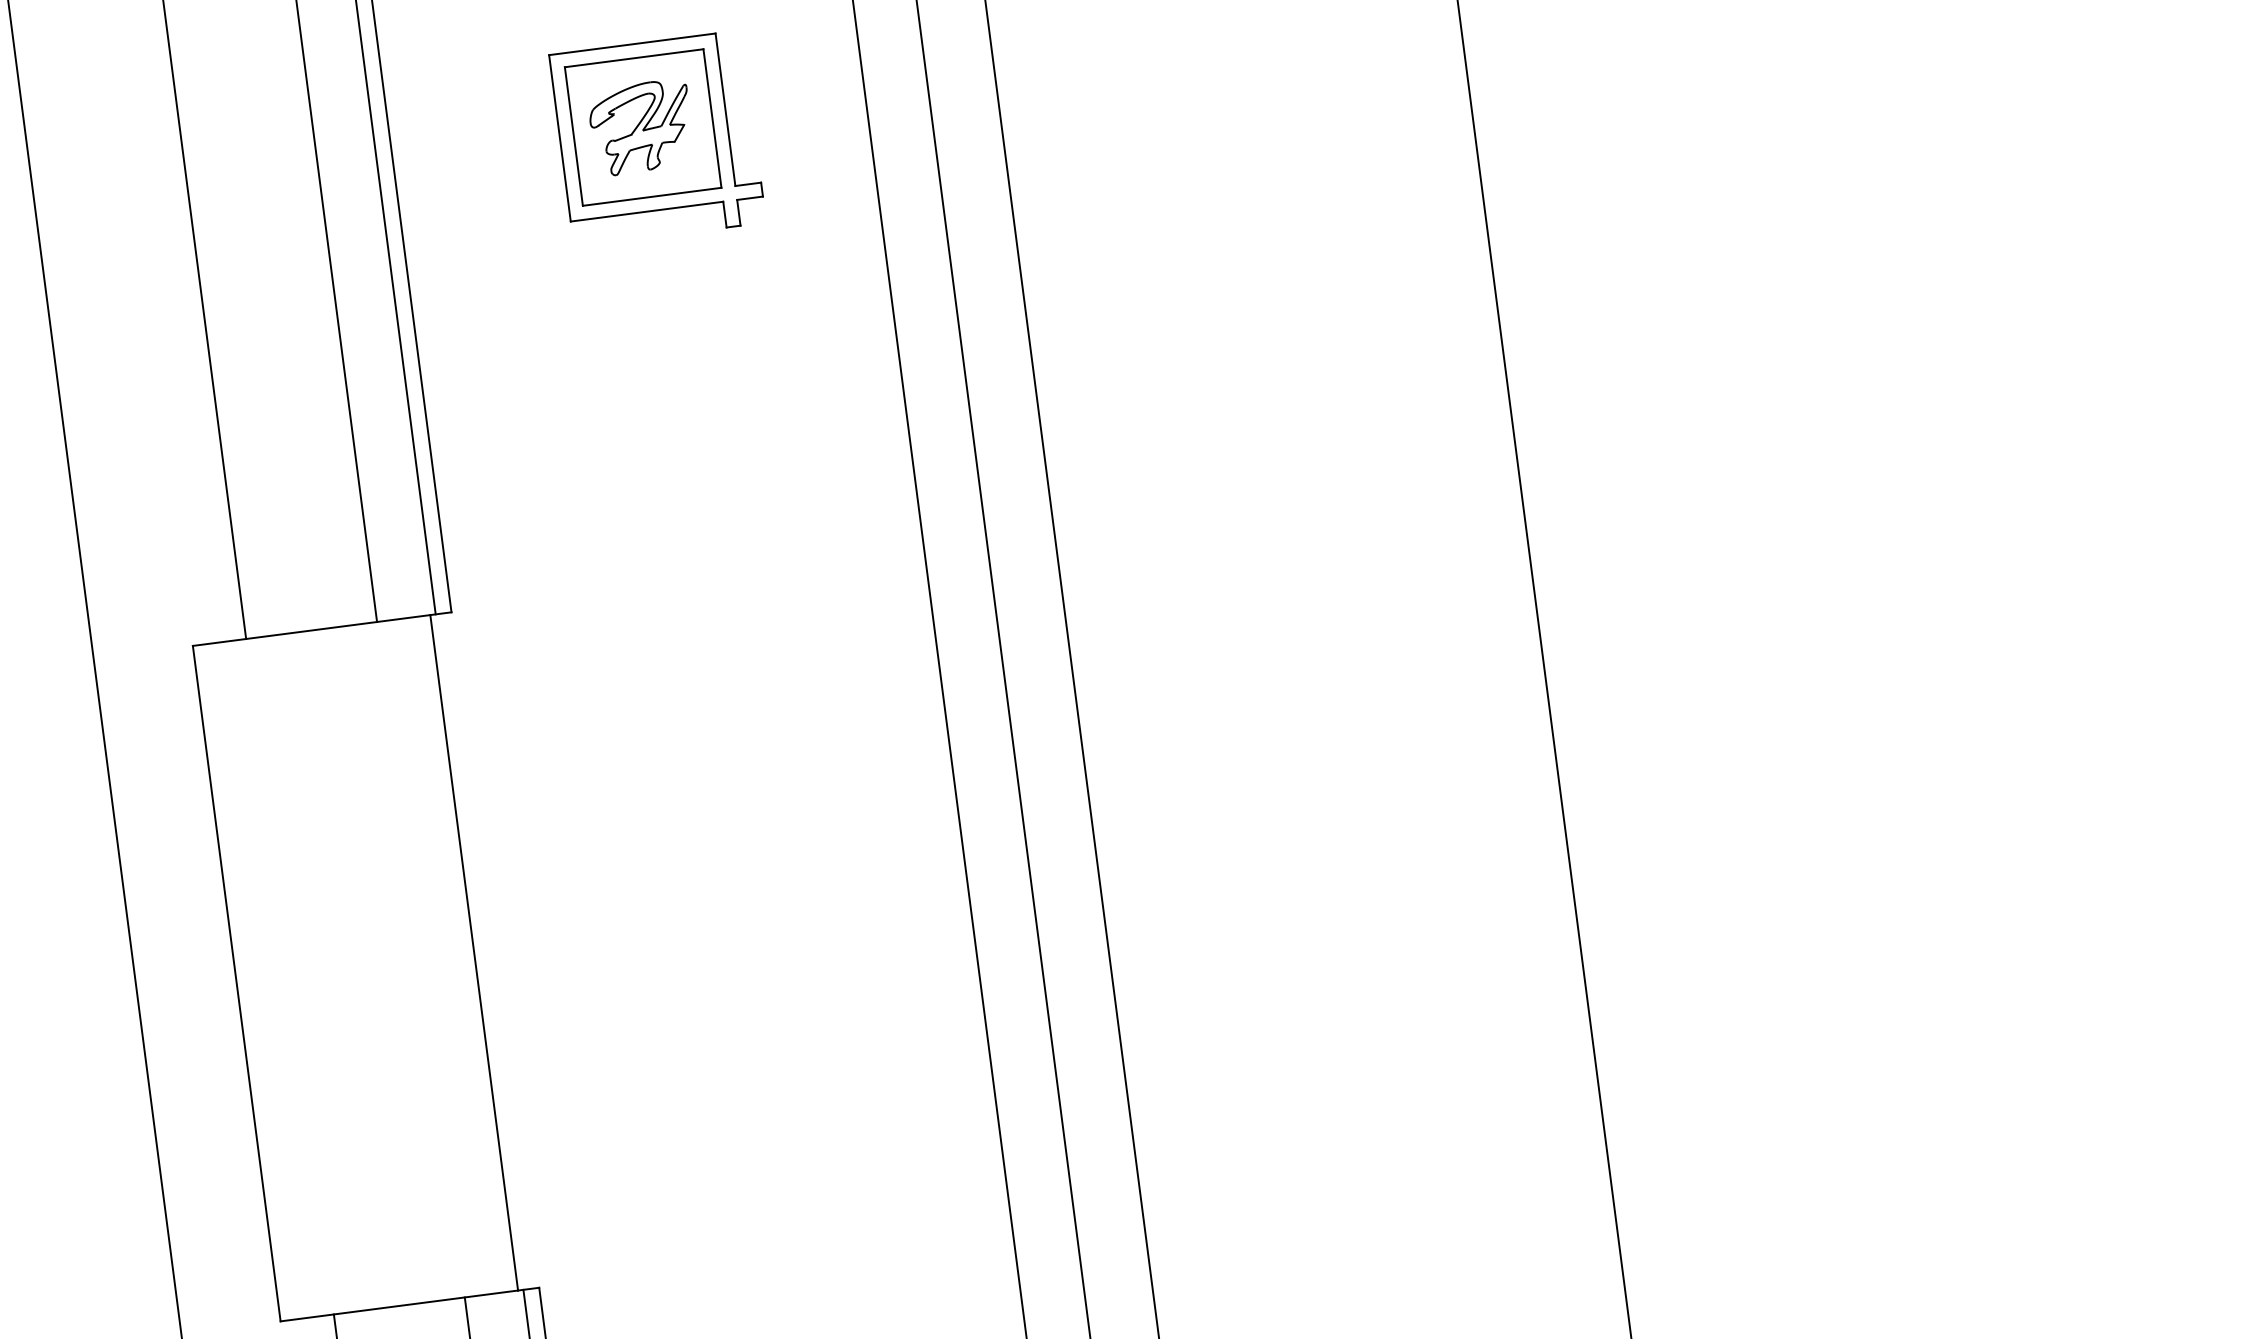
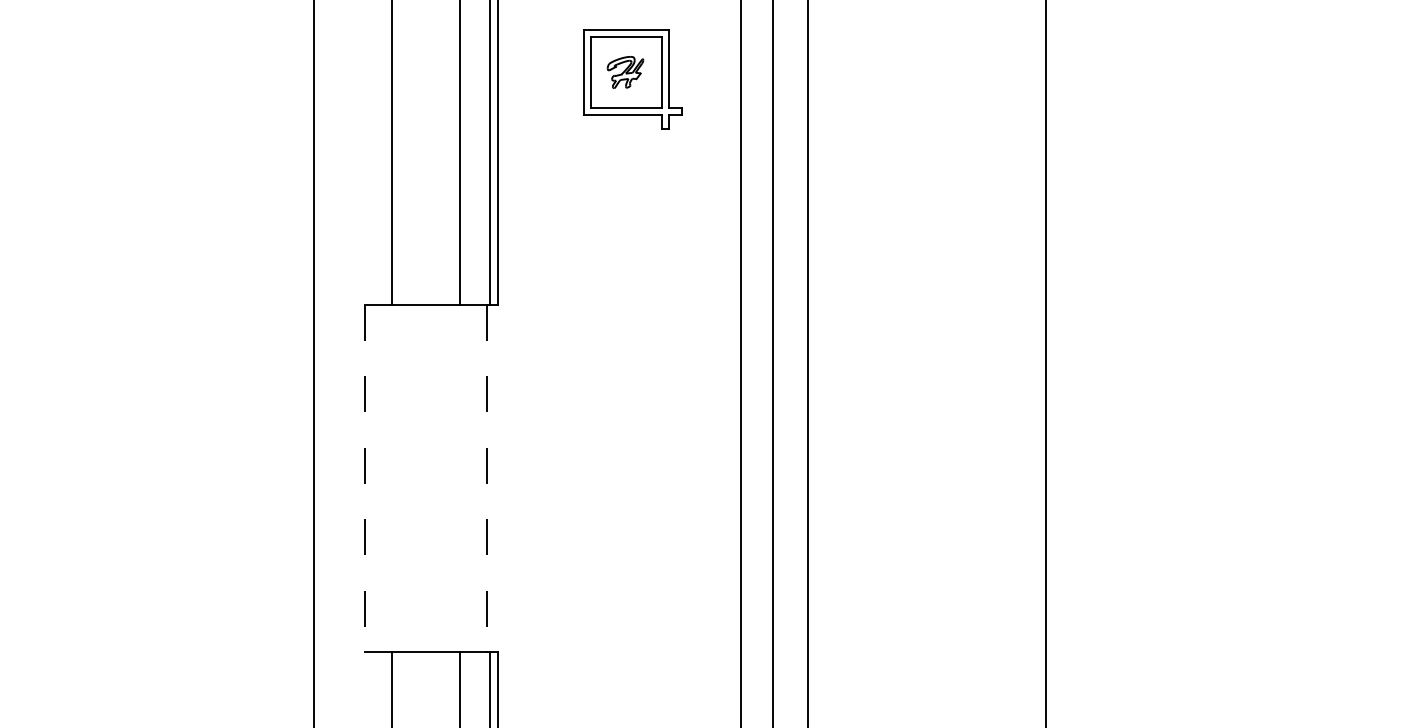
part: (641, 127) -> (625, 72), size x0.7
line: (473, 953) -> (486, 478), solid -> dashed
line: (235, 984) -> (364, 478), solid -> dashed

